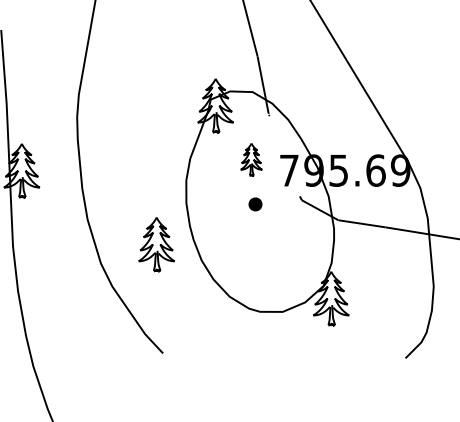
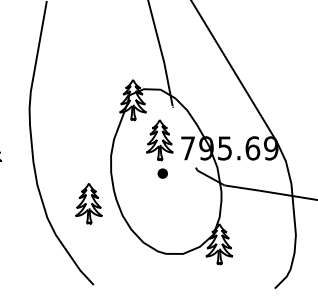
part: (251, 159) -> (159, 140), size x1.67

